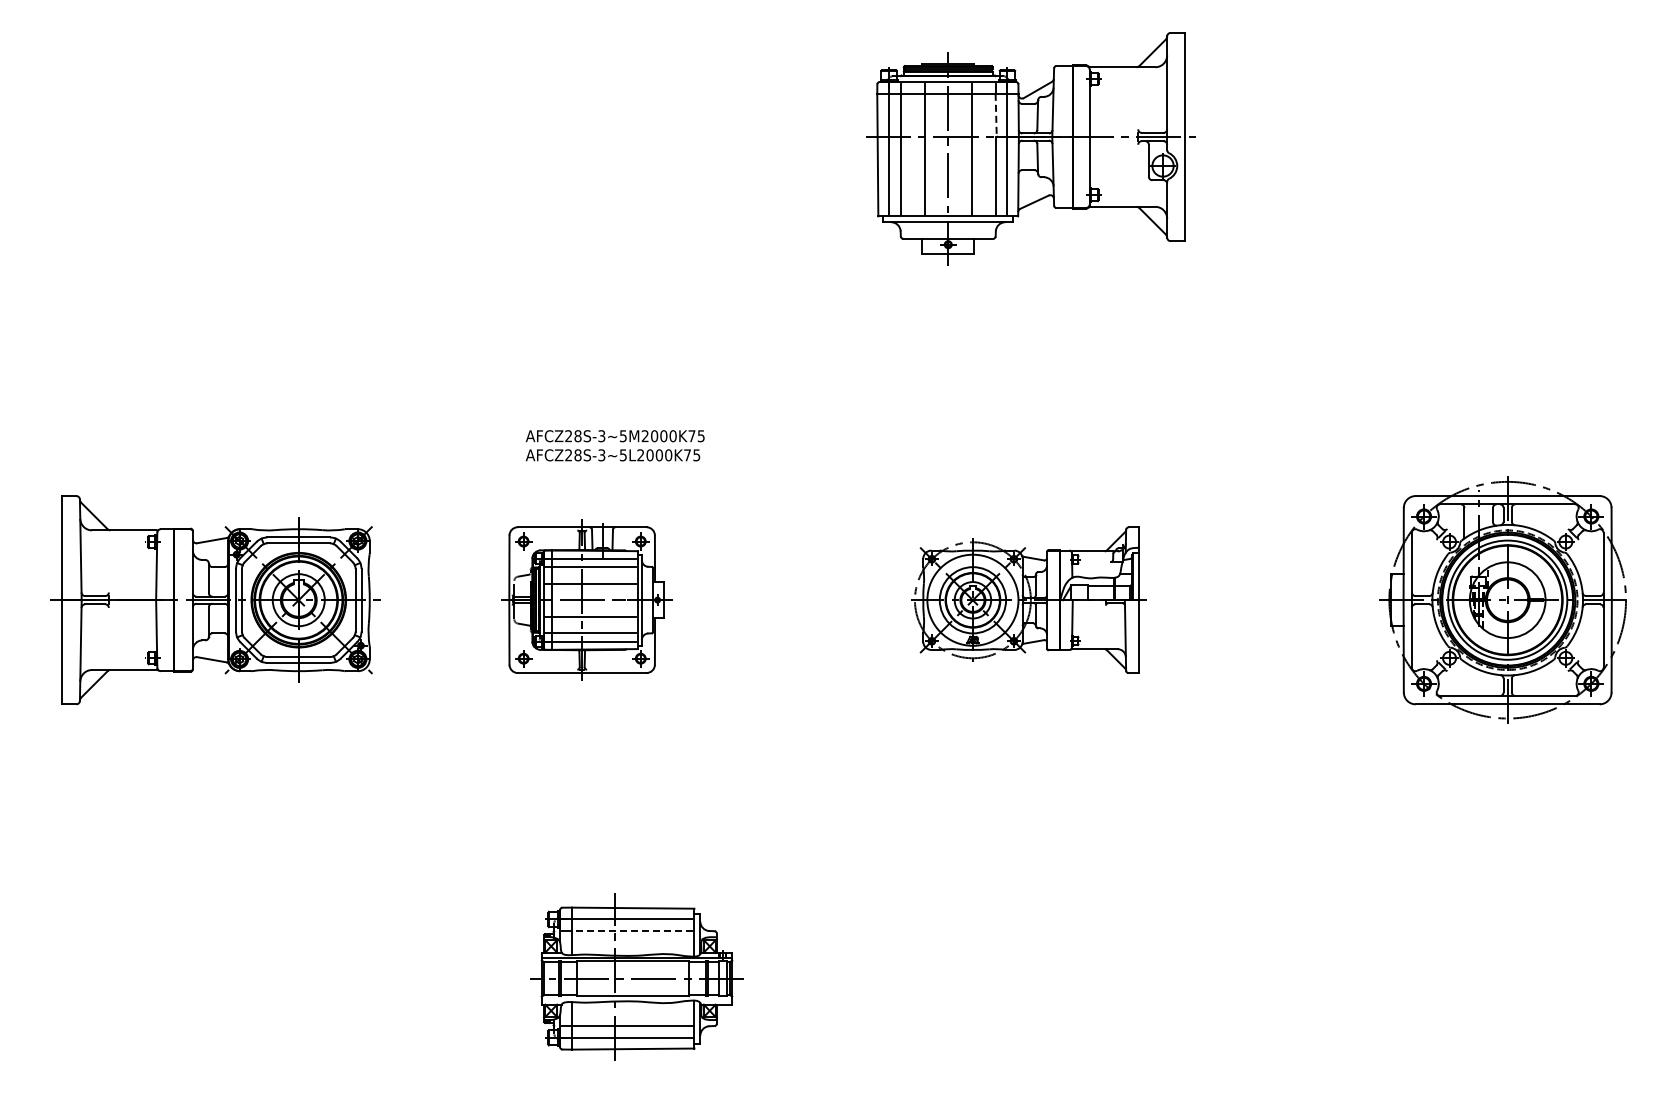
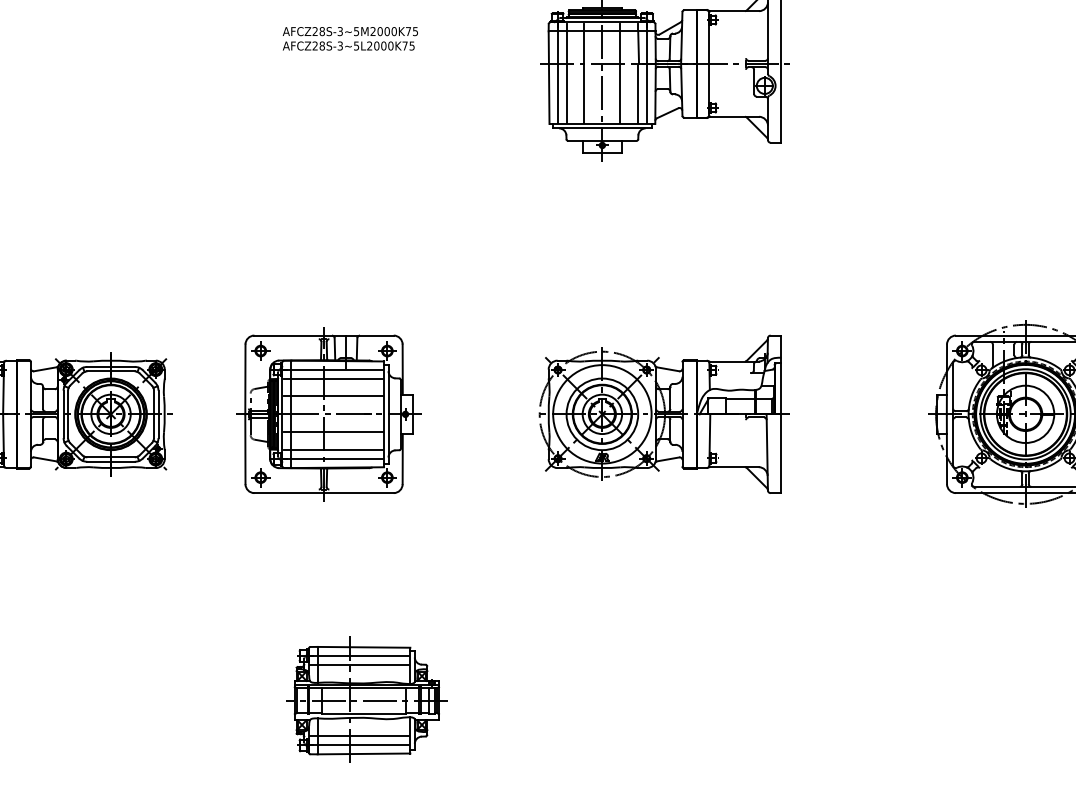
line: (996, 115) -> (638, 47), dashed -> solid
text: (614, 445) -> (349, 38), moved
part: (586, 599) -> (328, 413), size x1.43
part: (1030, 600) -> (664, 414), size x1.43
line: (631, 931) -> (362, 664), dashed -> solid

